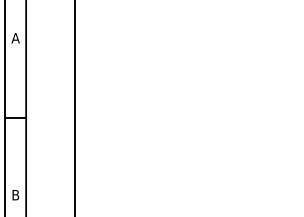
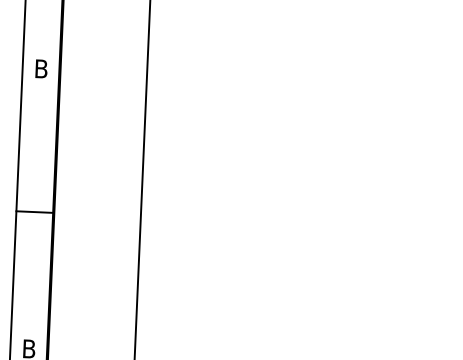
text: (15, 38) -> (40, 69), A -> B

